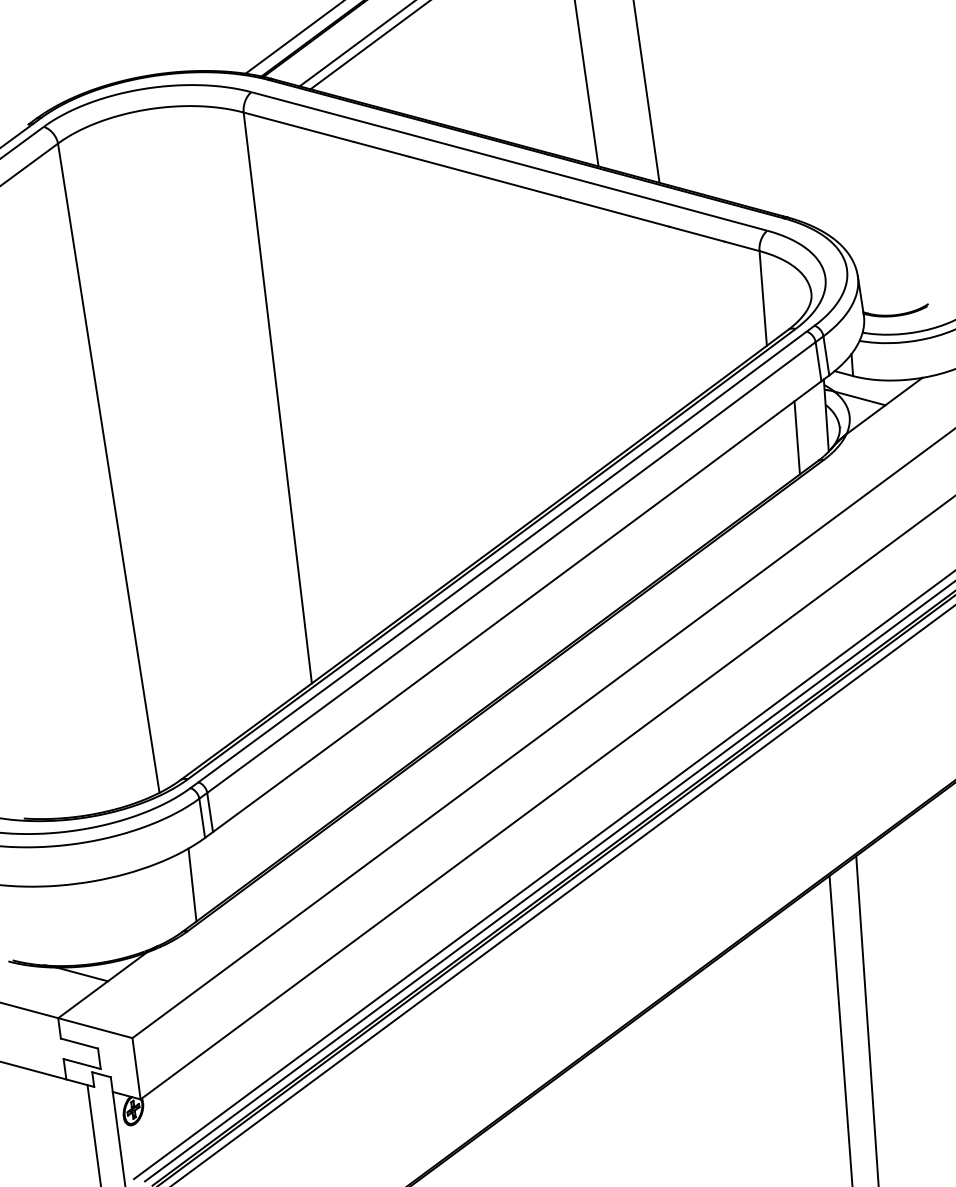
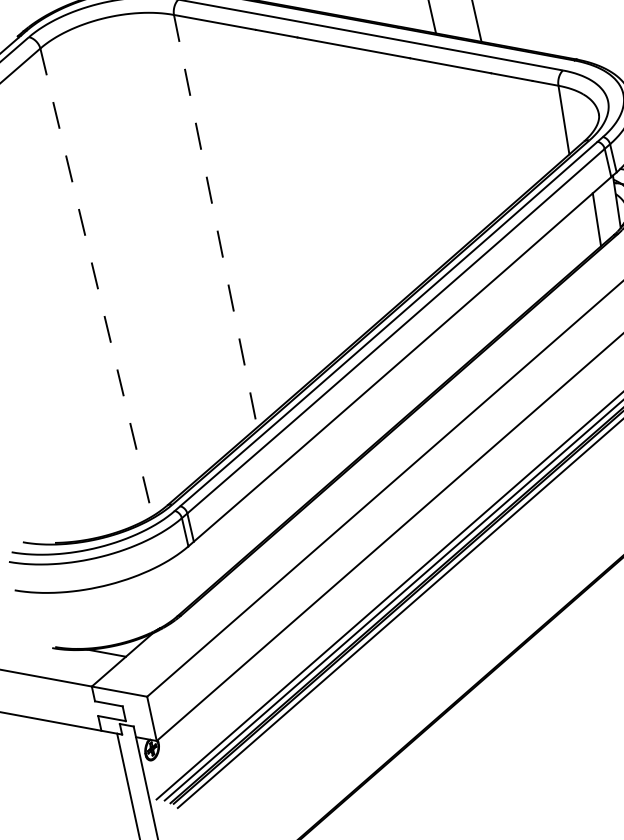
line: (277, 398) -> (215, 221), solid -> dashed
line: (108, 468) -> (96, 282), solid -> dashed
line: (192, 884) -> (181, 581), removed

